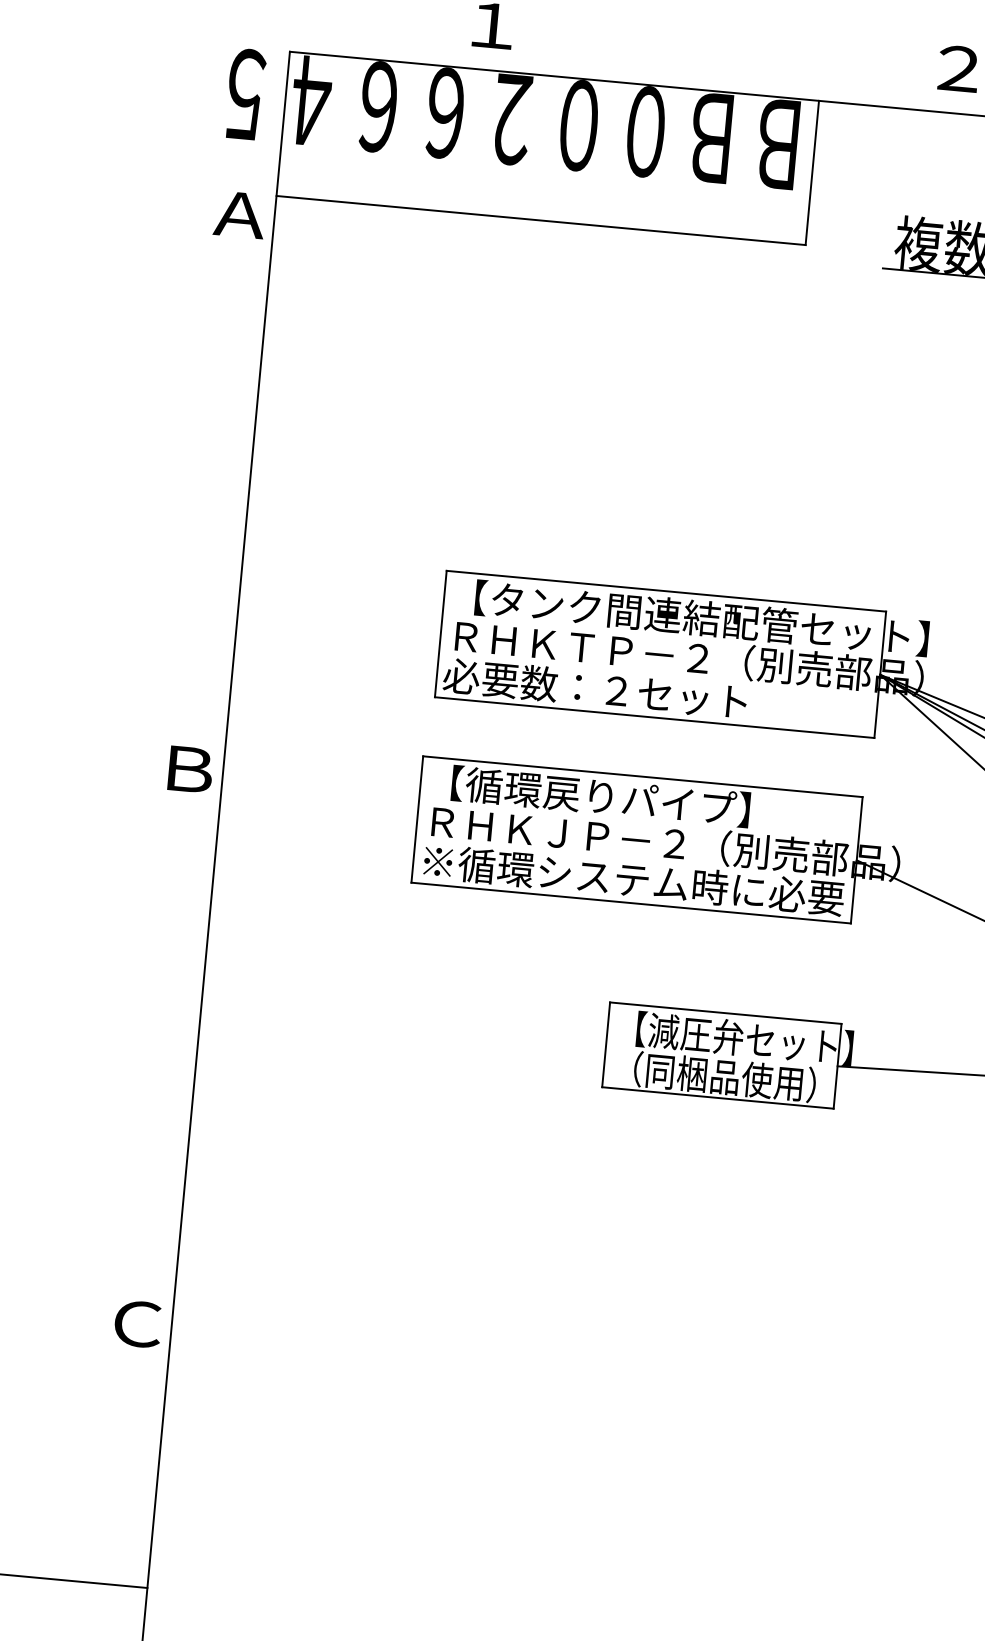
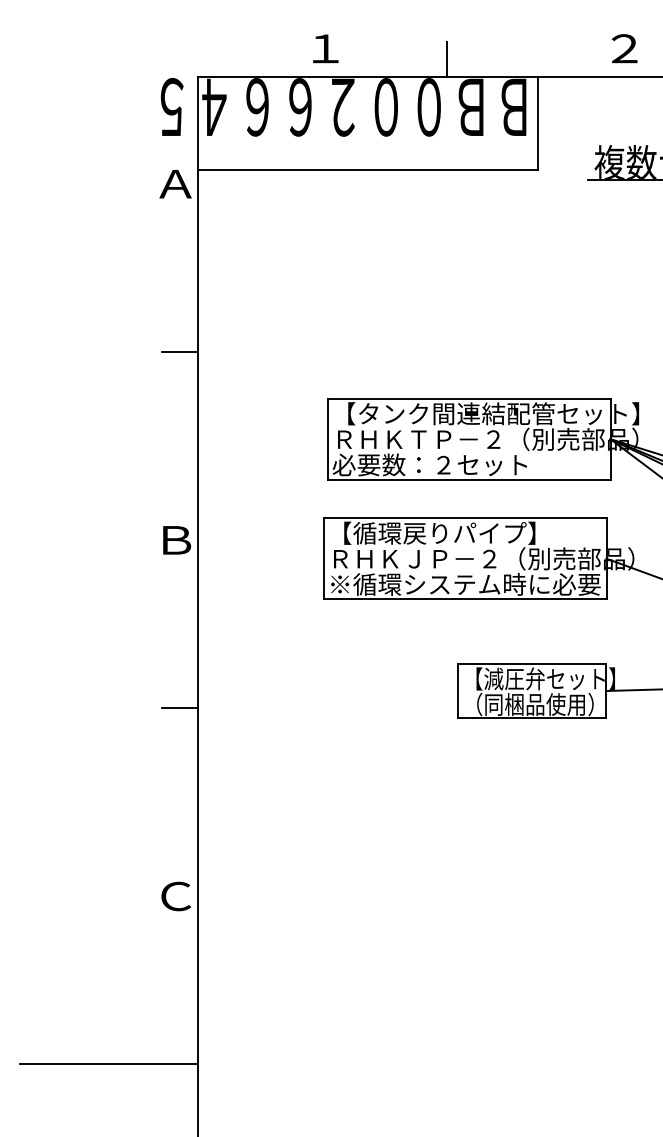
line: (681, 59) -> (447, 59), added
line: (221, 475) -> (179, 351), added
line: (170, 1030) -> (179, 707), added

